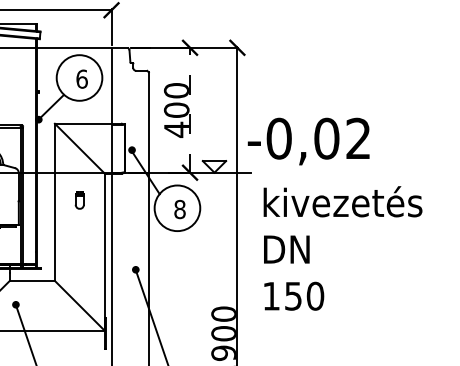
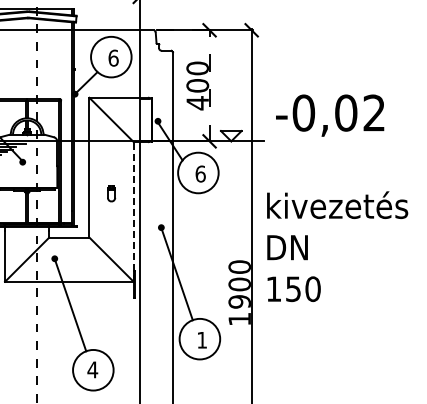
text: (309, 141) -> (330, 115), moved
part: (79, 199) -> (111, 193), moved
text: (179, 208) -> (200, 173), 8 -> 6
text: (342, 248) -> (337, 246), moved
line: (104, 251) -> (133, 211), solid -> dashed

